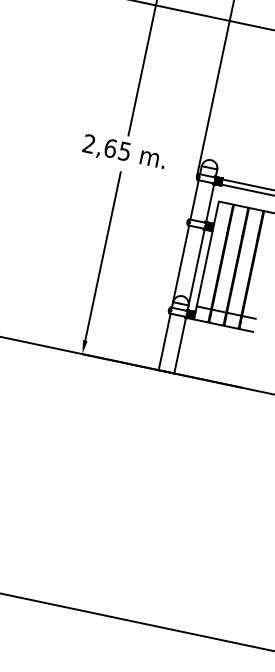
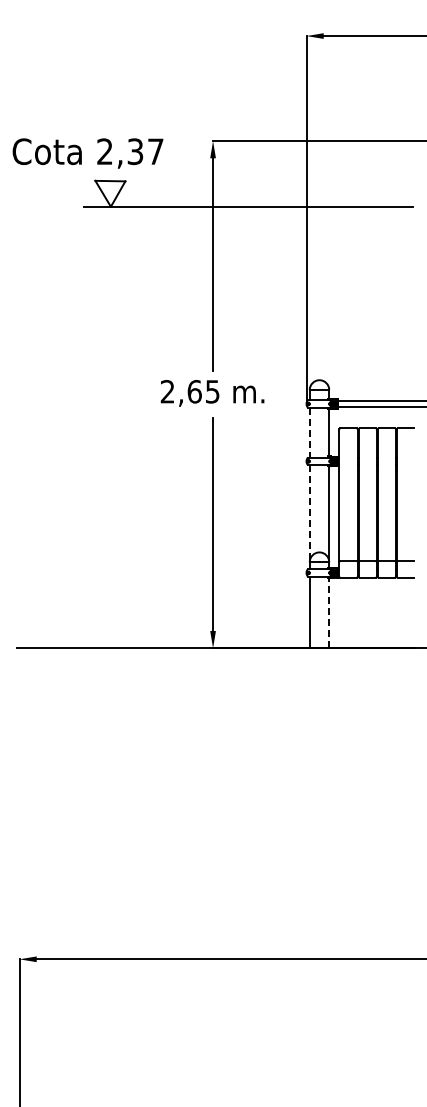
line: (194, 199) -> (309, 432), solid -> dashed
line: (180, 264) -> (309, 514), solid -> dashed
line: (180, 345) -> (329, 612), solid -> dashed

